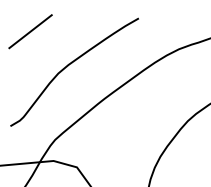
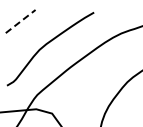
line: (30, 31) -> (20, 21), solid -> dashed

